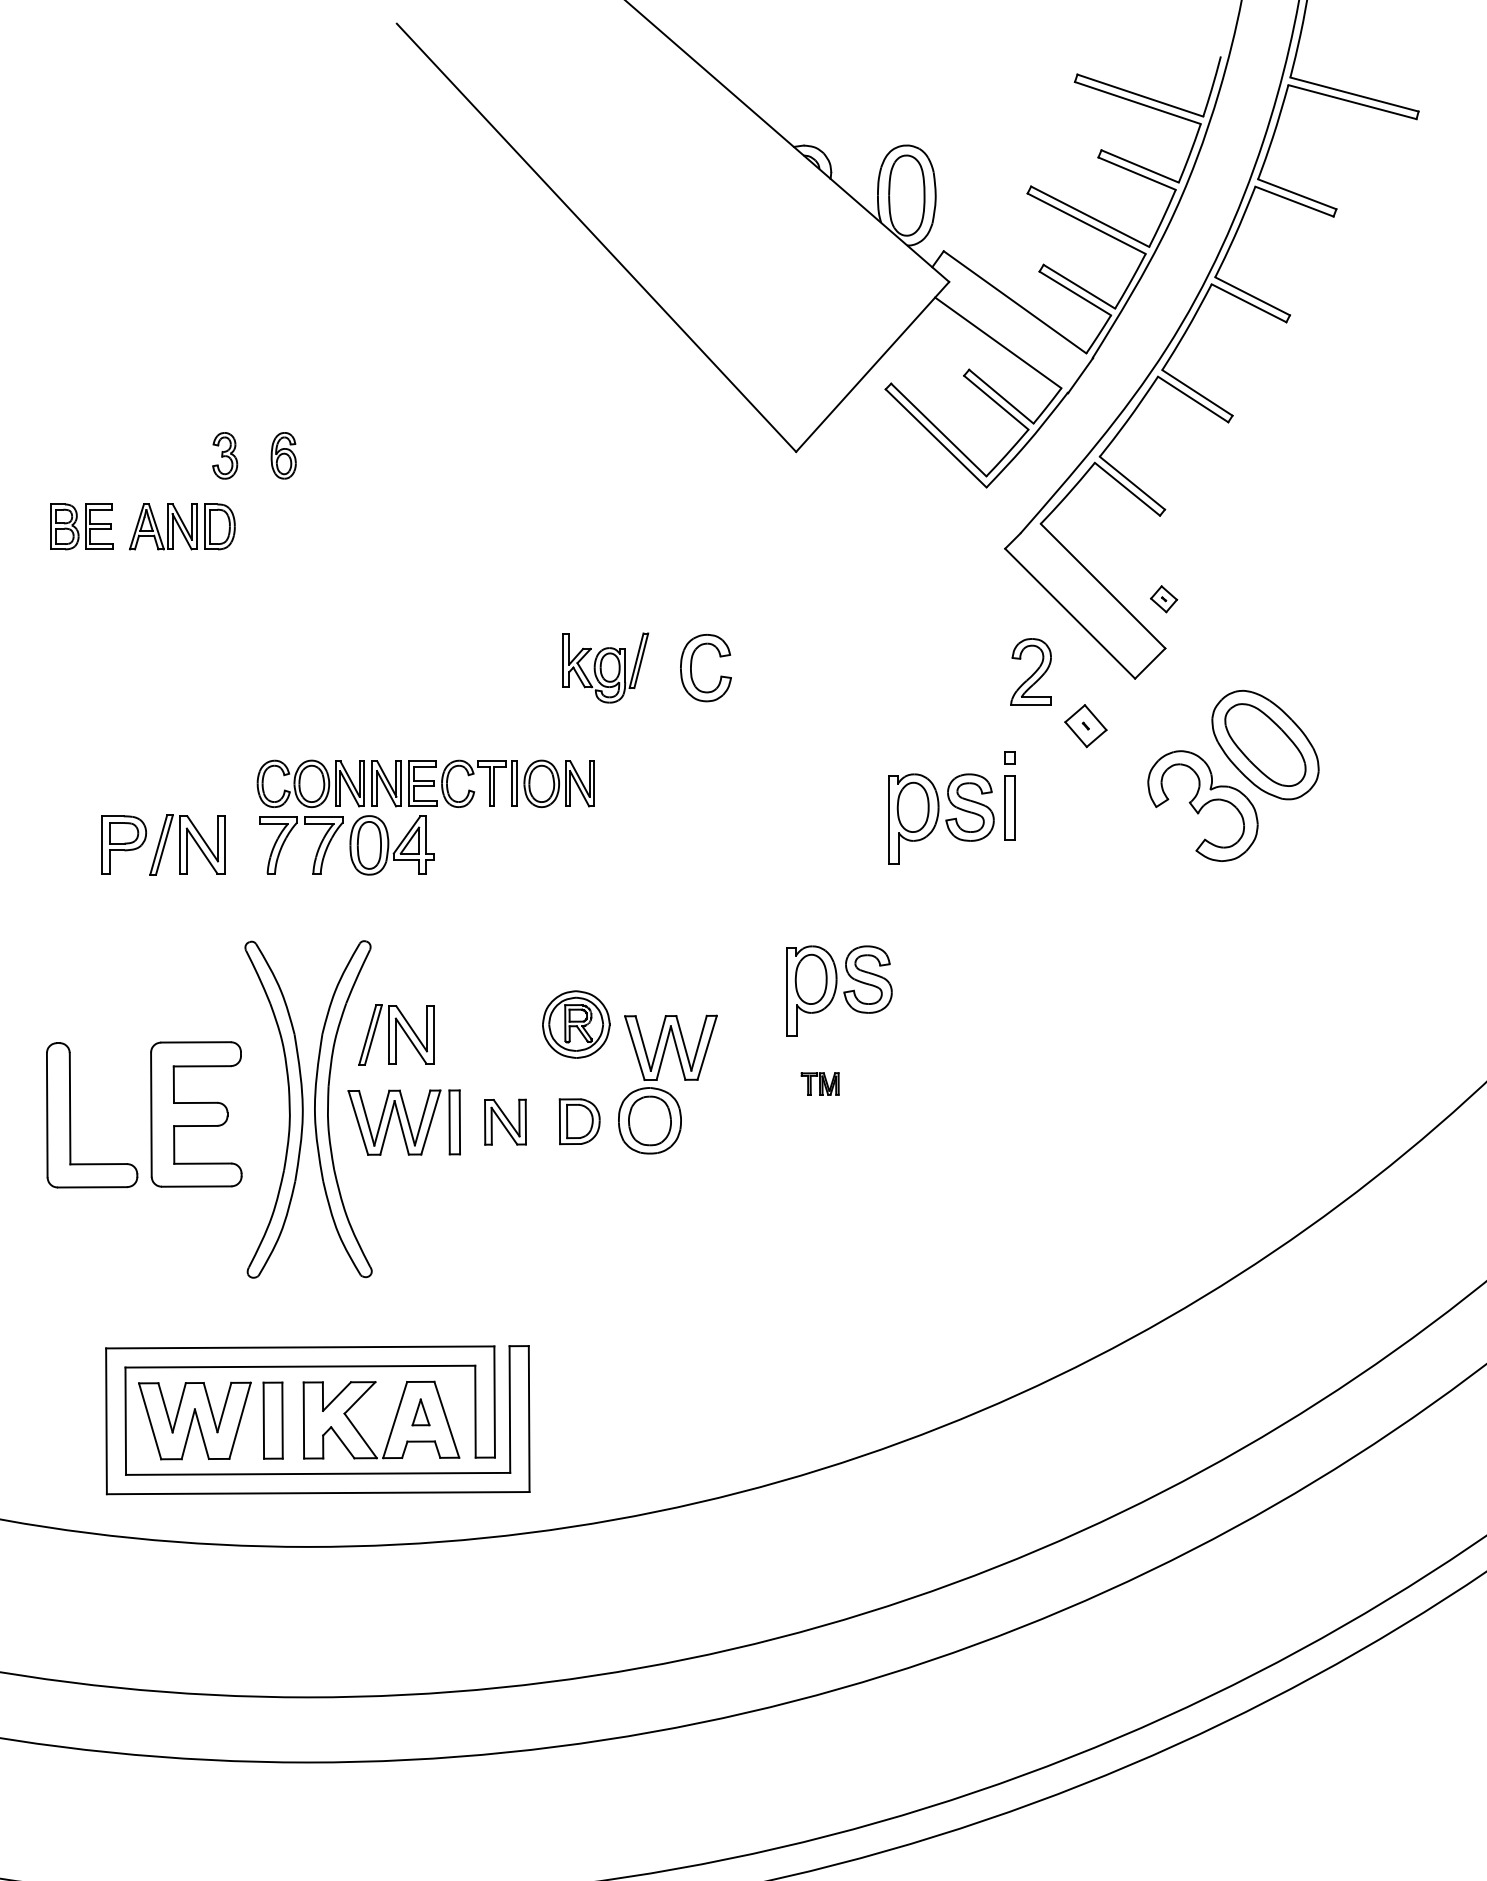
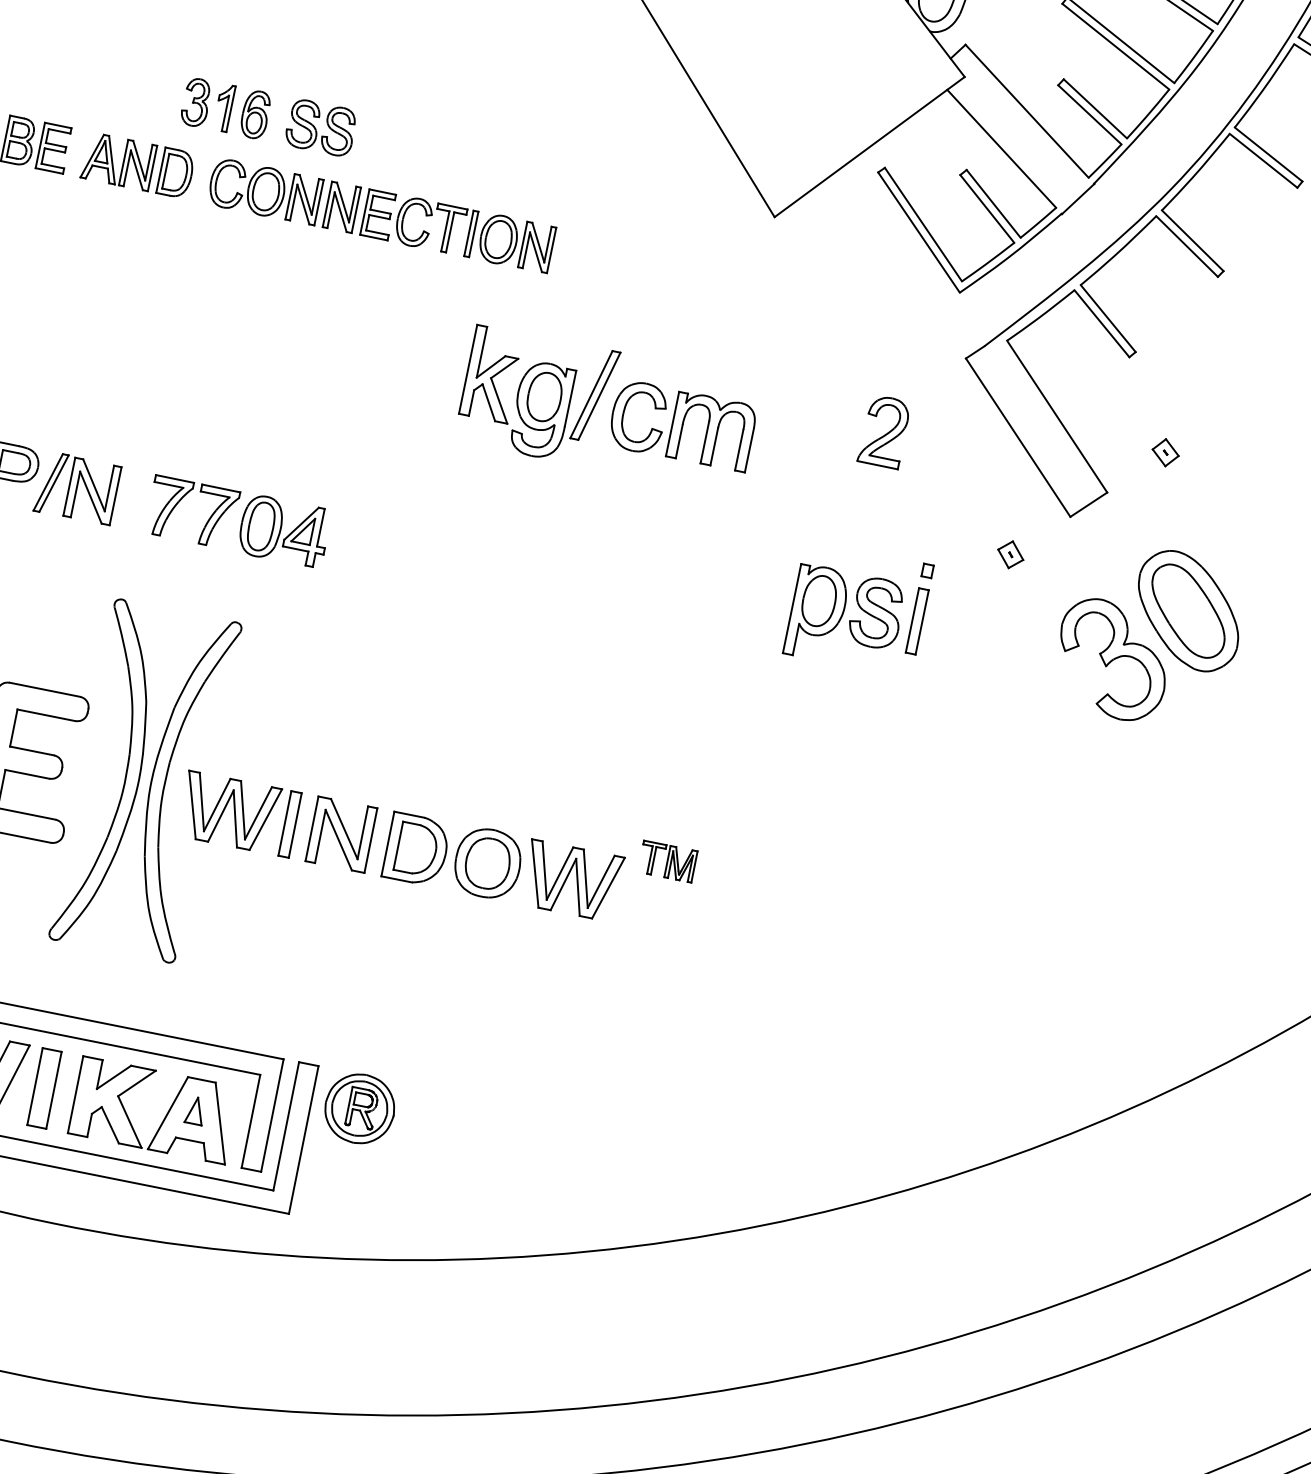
part: (252, 455) -> (223, 107), added
part: (348, 455) -> (321, 127), added
part: (1164, 599) -> (1166, 453), moved
part: (605, 667) -> (537, 395), size x1.67
part: (778, 667) -> (711, 431), added
part: (1030, 671) -> (883, 430), moved
part: (1085, 726) -> (1010, 554), size x0.62
part: (425, 783) -> (381, 214), moved
part: (839, 990) -> (706, 770), removed
part: (576, 1024) -> (360, 1108), moved
part: (396, 1034) -> (249, 723), removed
part: (670, 1047) -> (571, 880), moved
part: (819, 1083) -> (667, 860), size x1.43
part: (579, 1121) -> (416, 849), size x1.43
part: (505, 1122) -> (341, 835), size x1.43

